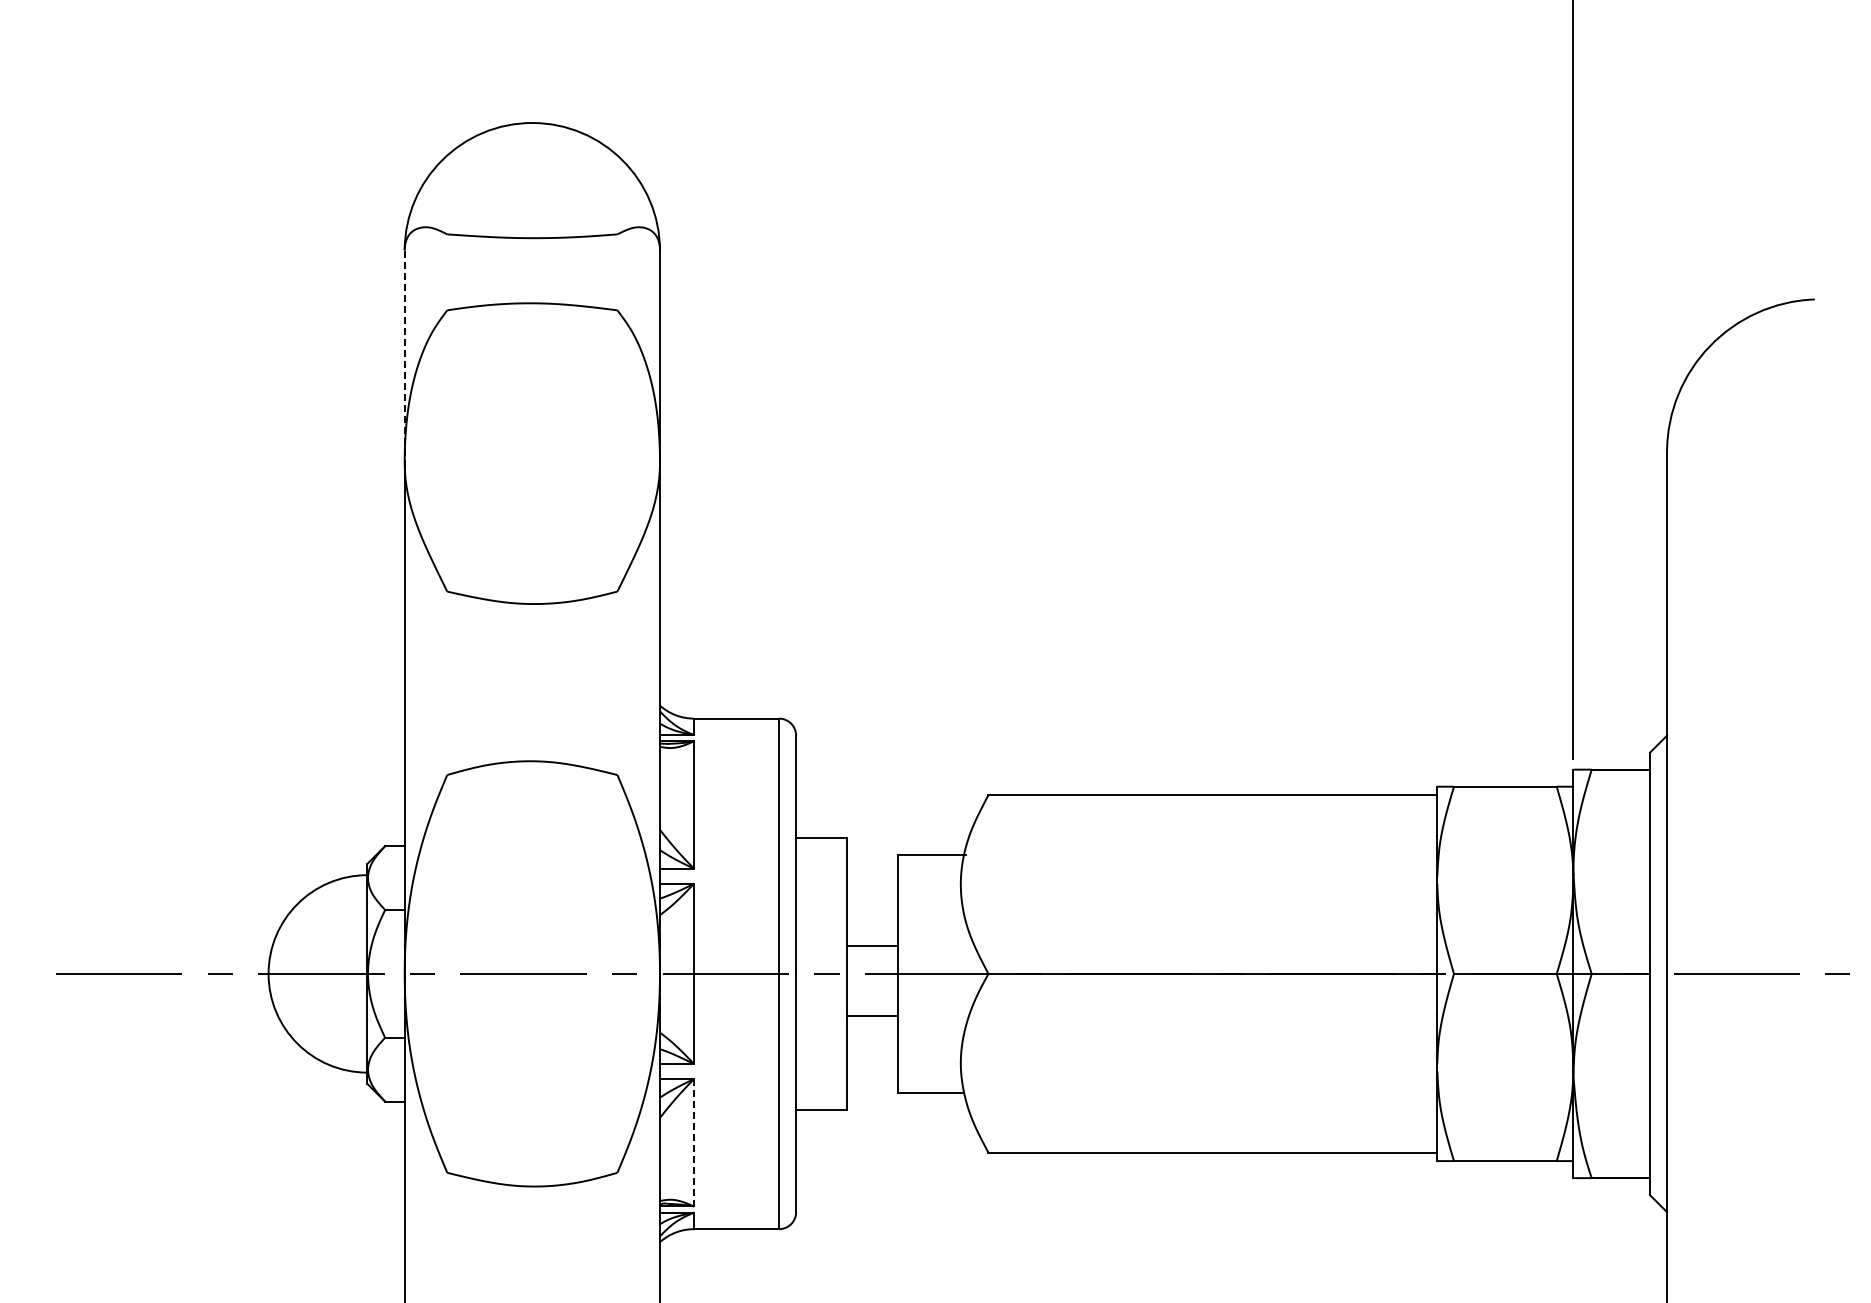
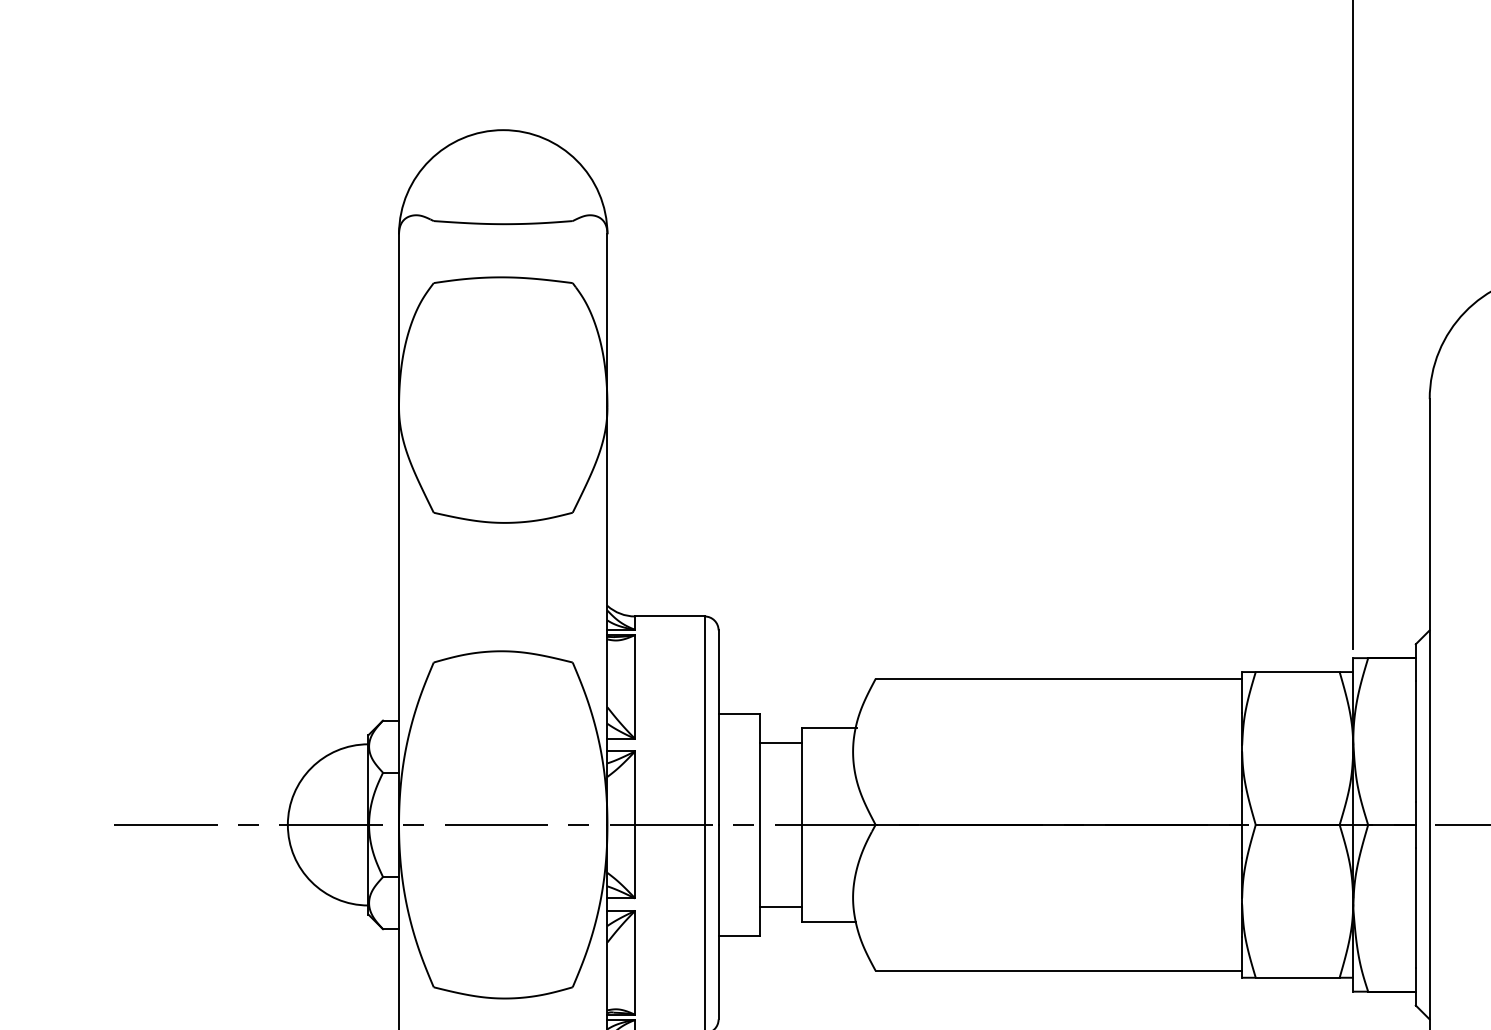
line: (404, 356) -> (398, 320), dashed -> solid
line: (872, 946) -> (780, 742), moved
line: (872, 1016) -> (780, 907), moved
line: (694, 1142) -> (635, 962), dashed -> solid

